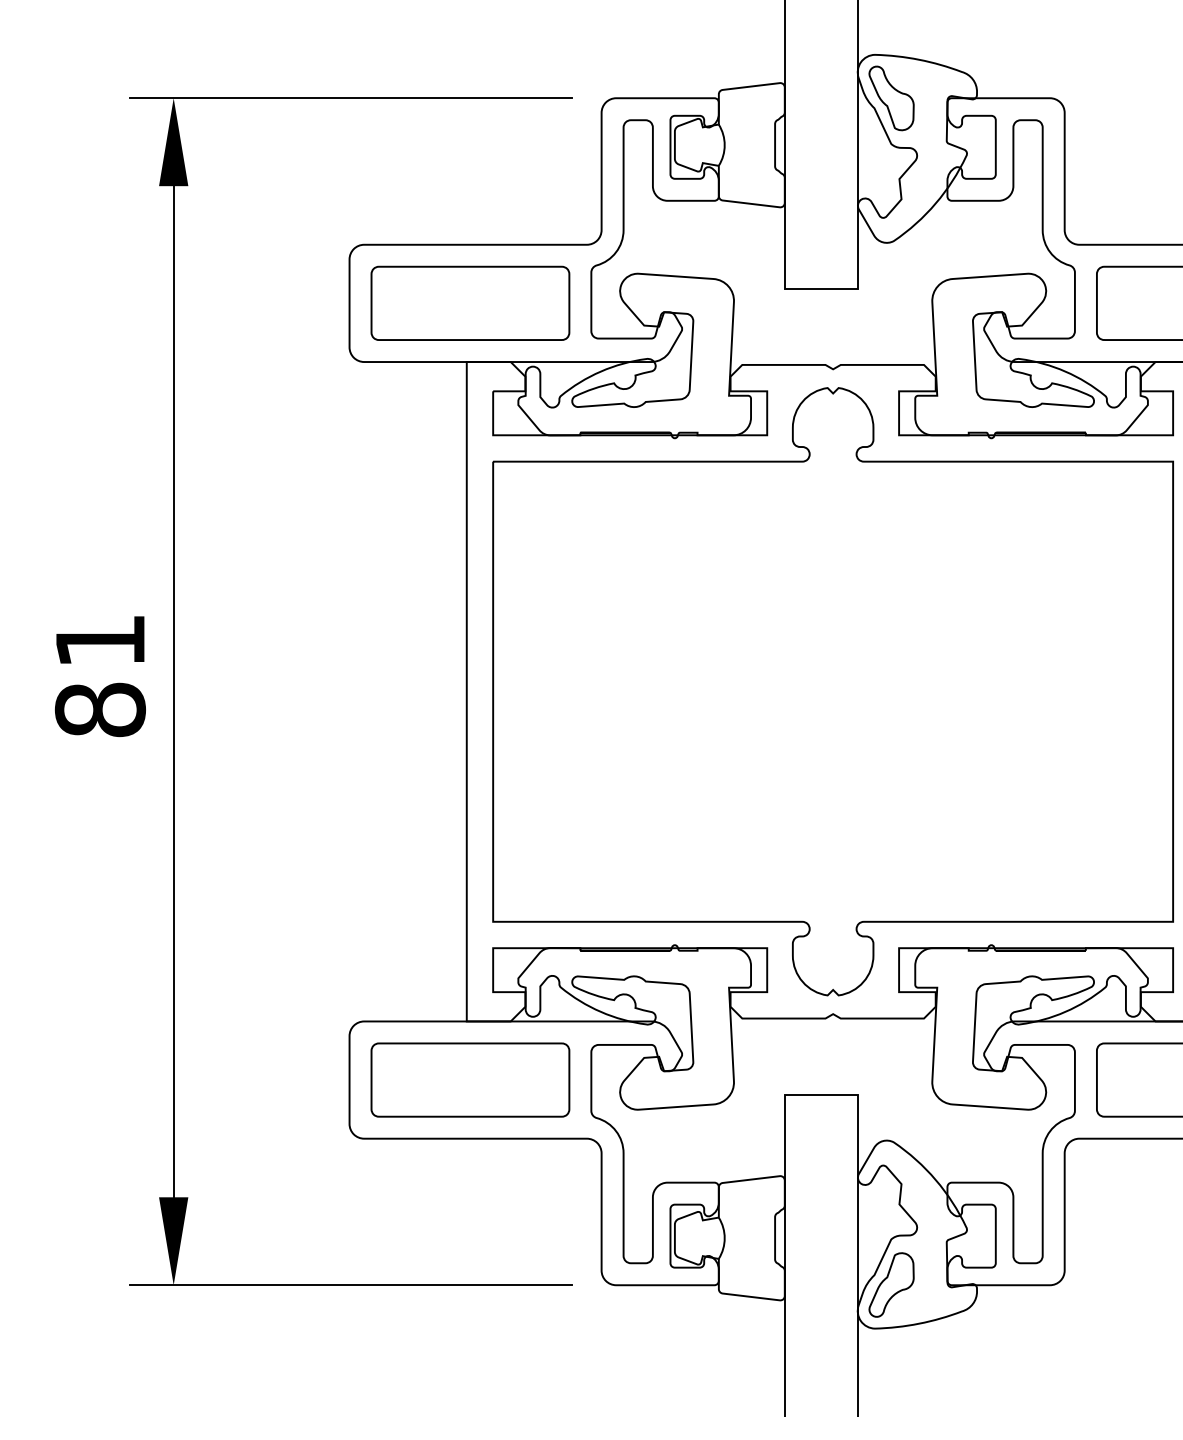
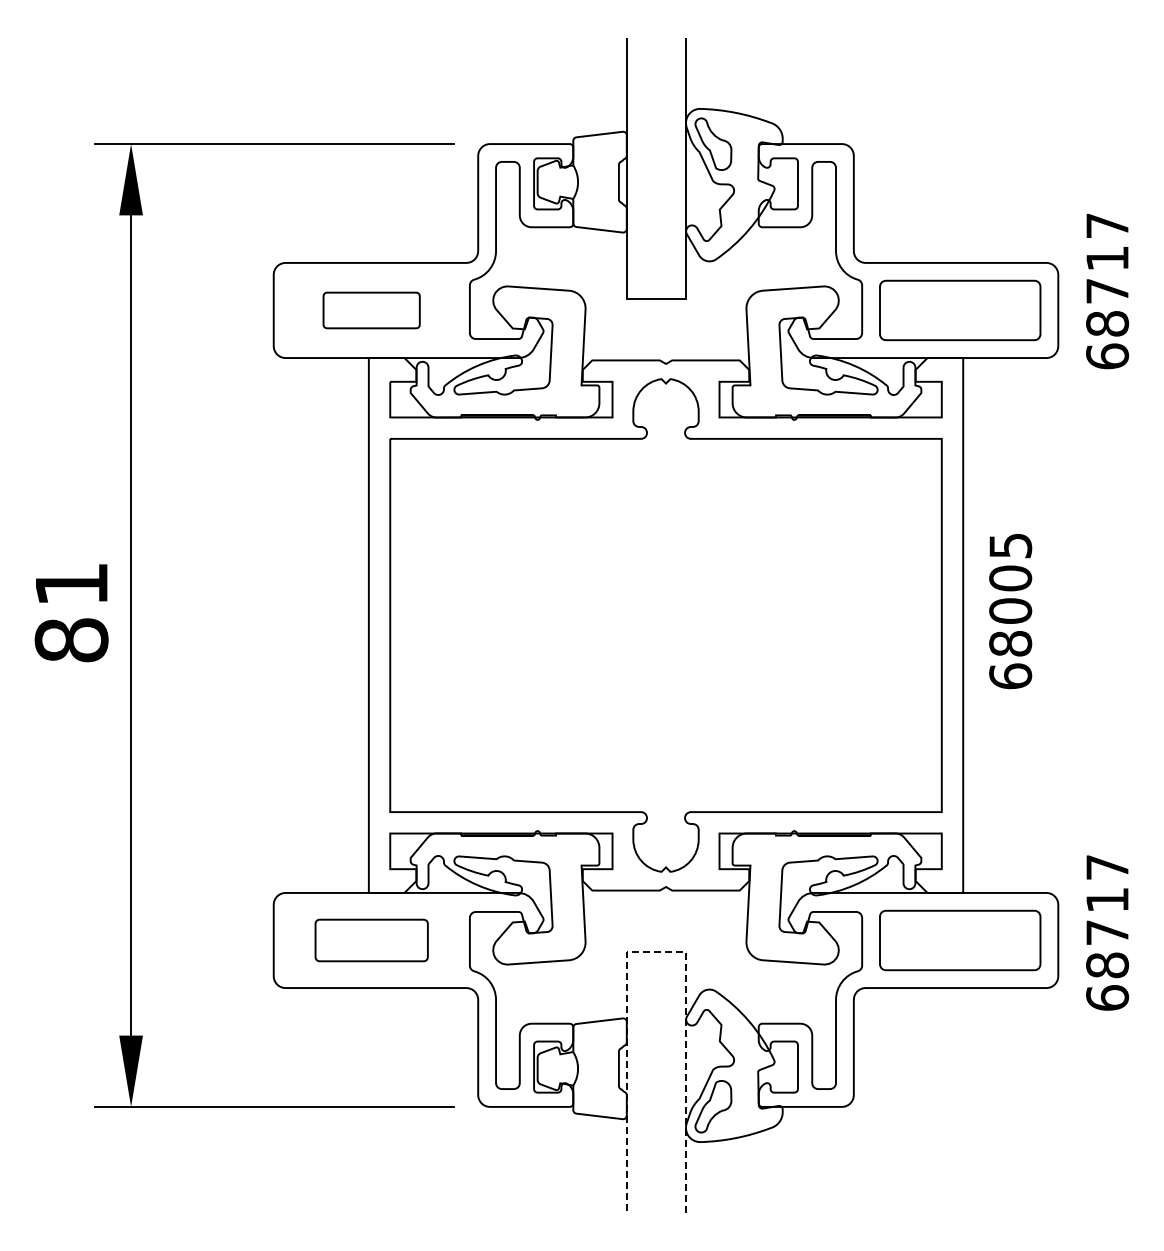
part: (470, 303) -> (371, 310), size x0.6
part: (470, 1080) -> (371, 940), size x0.7
line: (821, 1094) -> (656, 952), solid -> dashed

